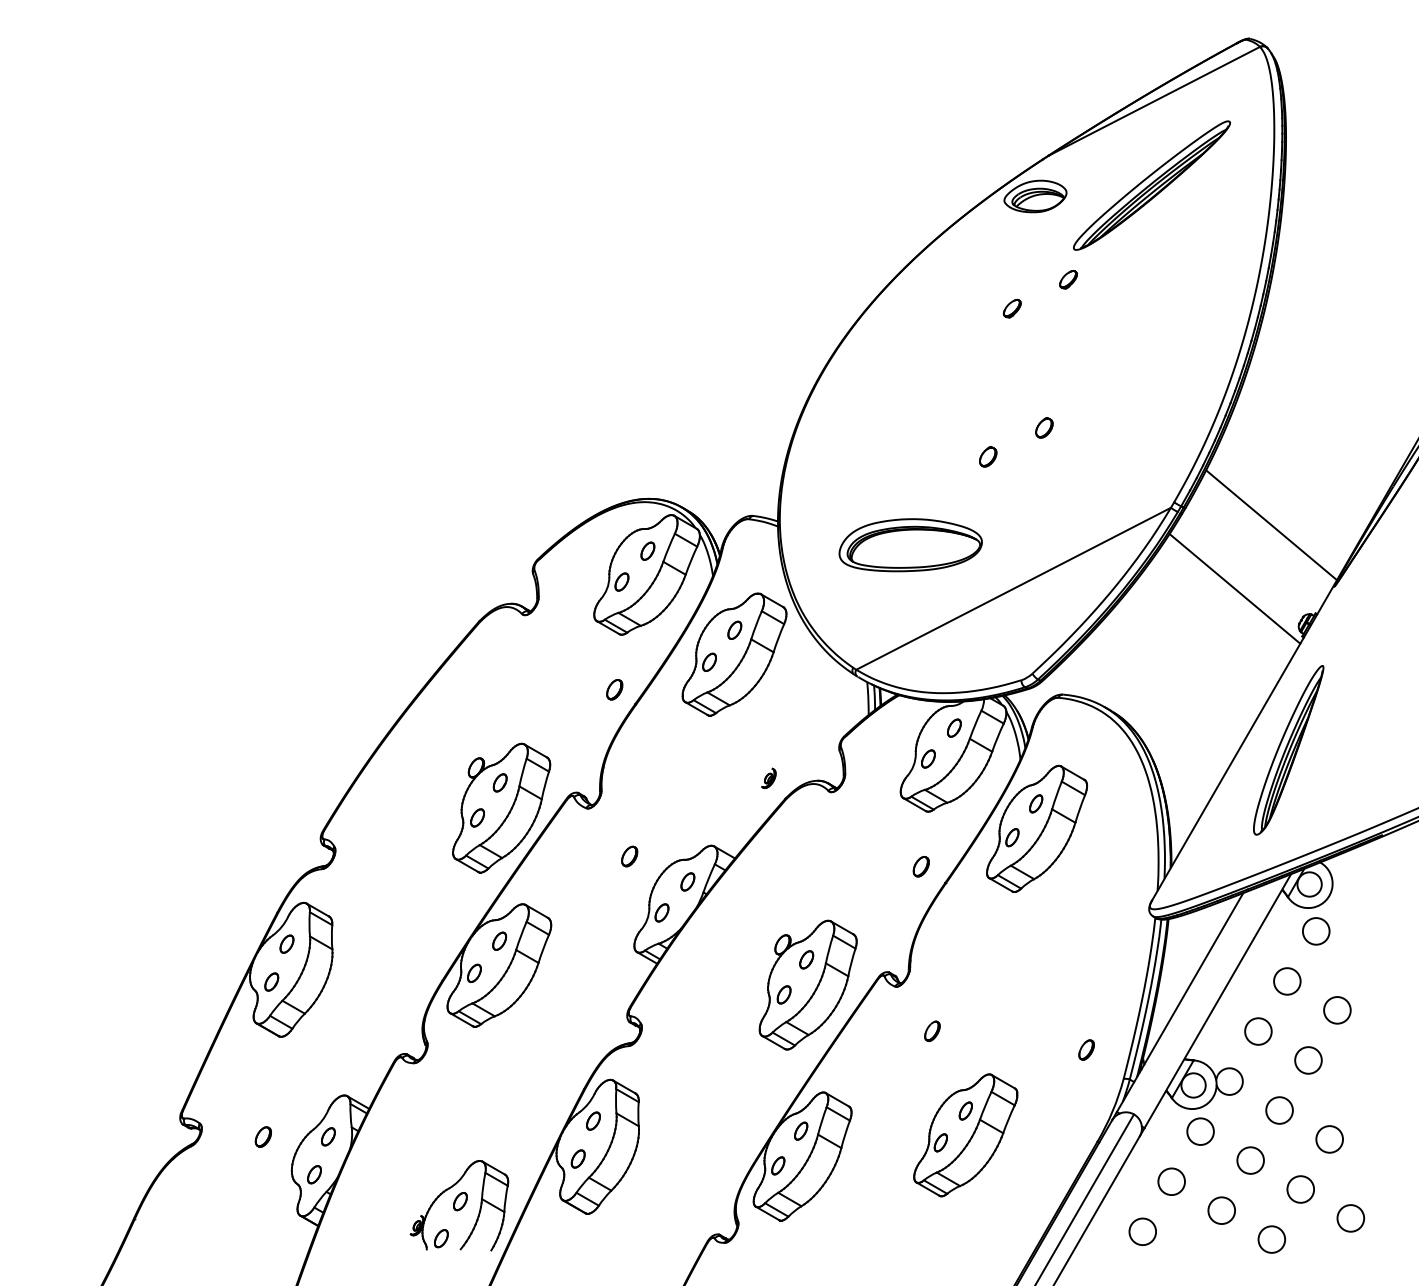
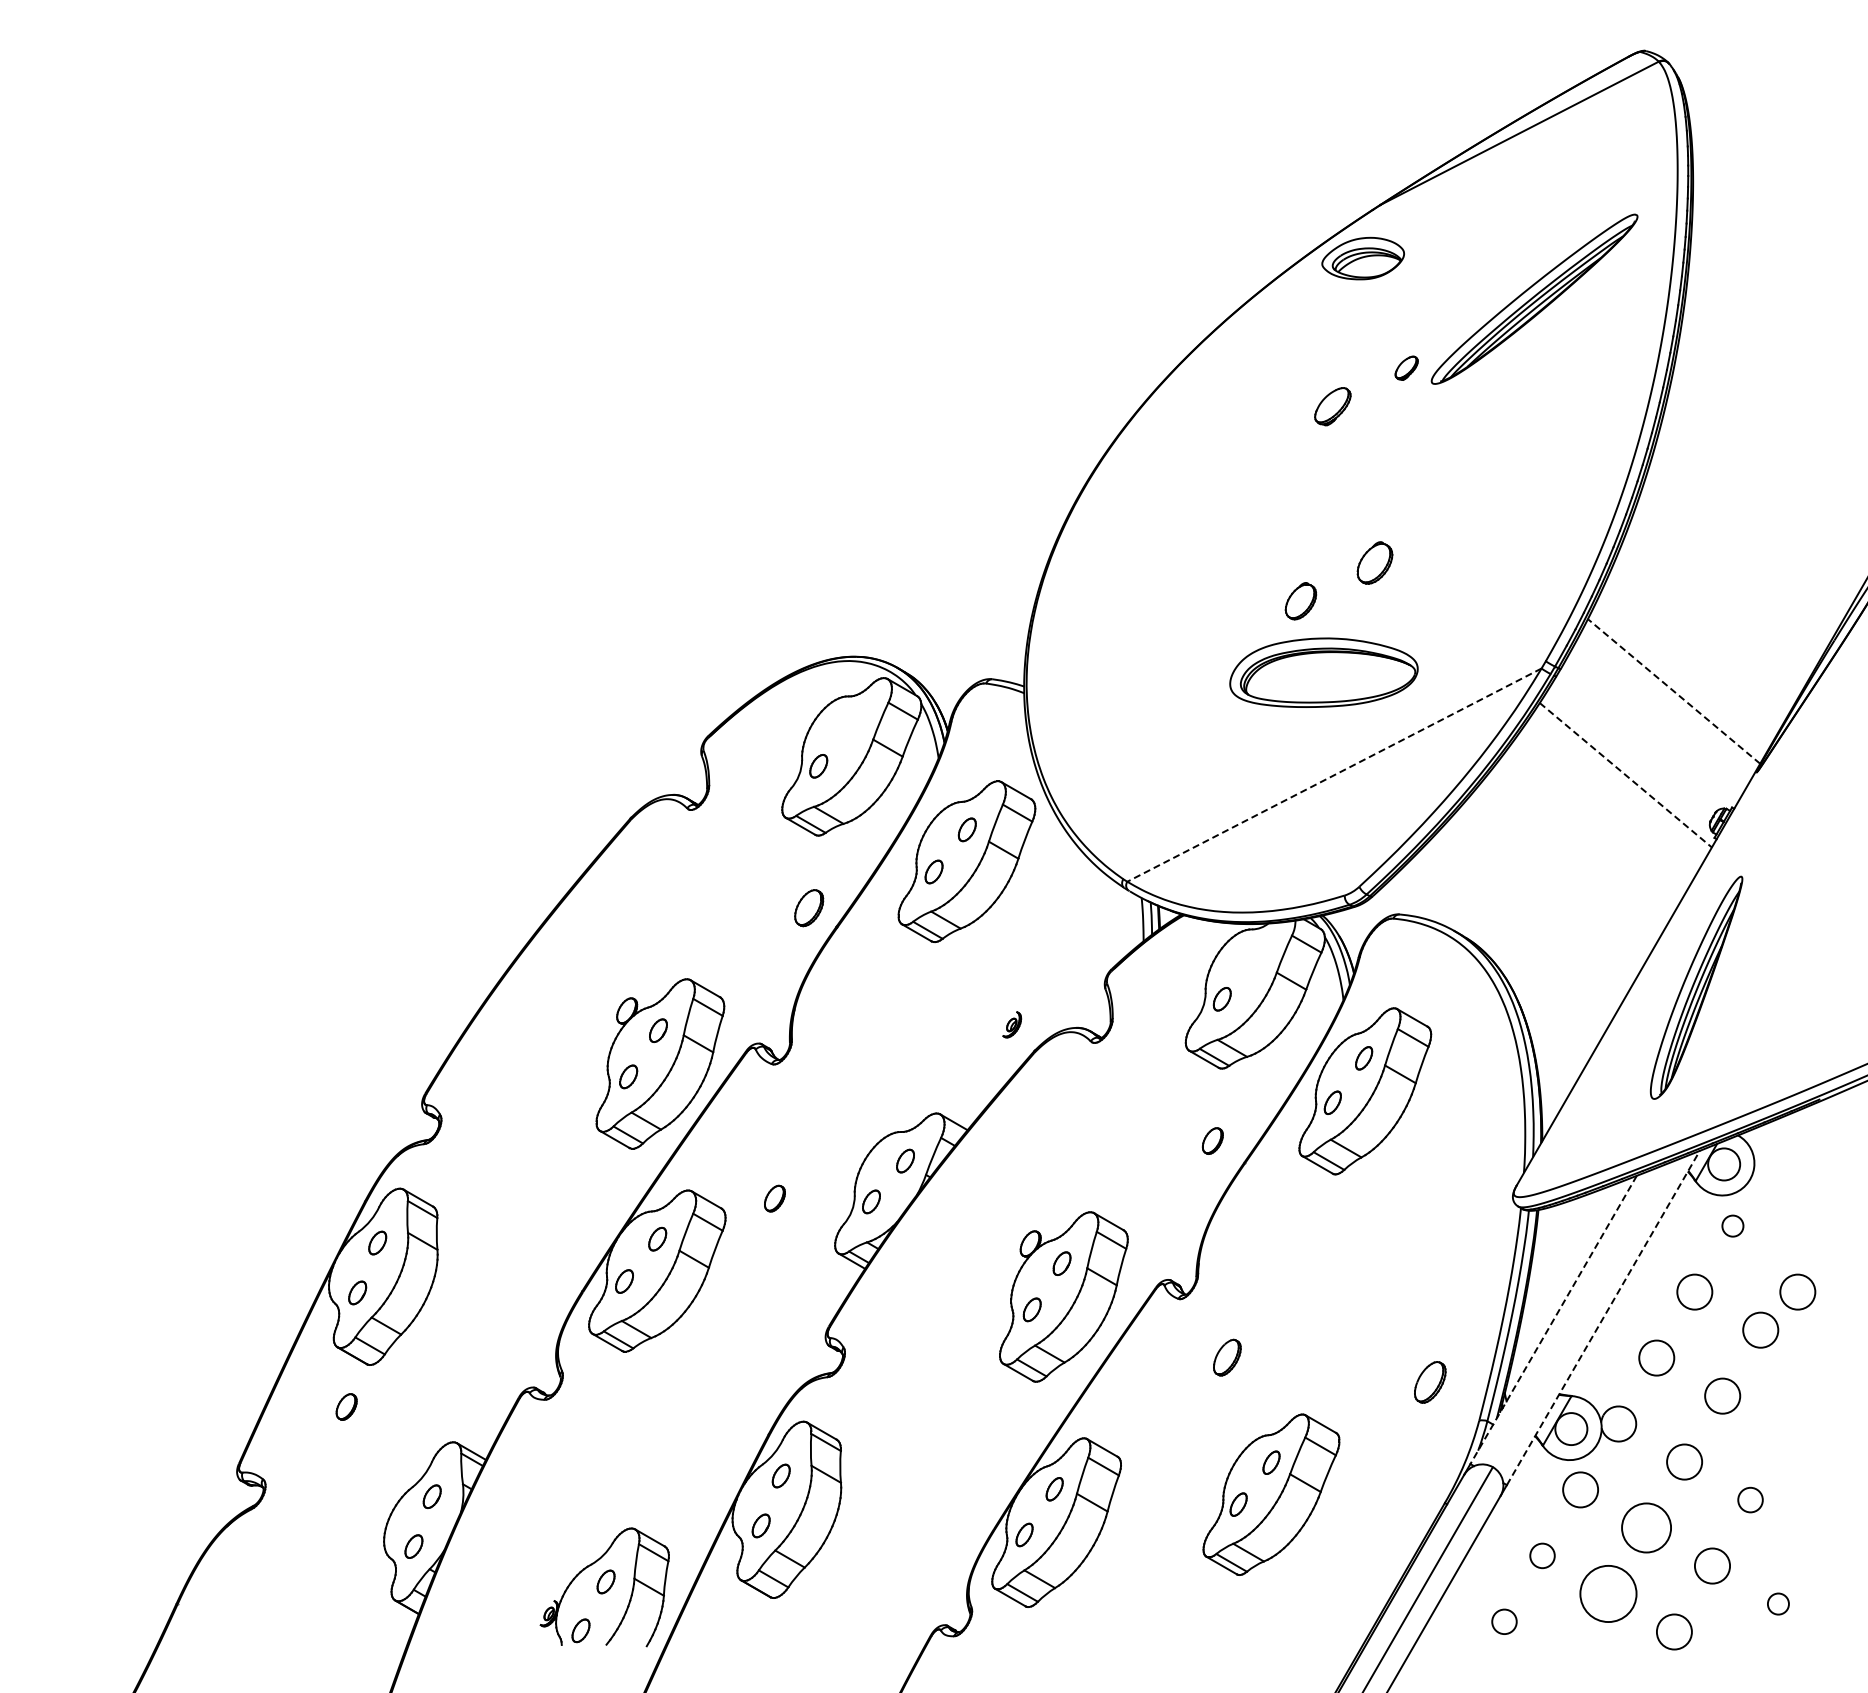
part: (1151, 185) -> (1534, 298), moved
part: (1012, 308) -> (1332, 405), size x1.6
part: (1044, 428) -> (1374, 563), size x1.6
part: (987, 456) -> (1300, 601), size x1.4
line: (1271, 525) -> (1673, 691), solid -> dashed
part: (910, 545) -> (1323, 672), moved
part: (647, 551) -> (852, 725), removed
line: (1013, 589) -> (1334, 775), solid -> dashed
line: (1235, 589) -> (1626, 775), solid -> dashed
part: (614, 689) -> (809, 907), size x1.4
part: (954, 728) -> (1256, 958), removed
part: (629, 856) -> (774, 1198), moved
circle: (1315, 930) -> (1732, 1225), size x0.6
circle: (1365, 980) -> (1797, 1291), added
line: (1217, 1001) -> (1603, 1318), solid -> dashed
line: (1180, 1003) -> (1553, 1320), solid -> dashed
part: (932, 1031) -> (1227, 1357), size x1.4
part: (1086, 1050) -> (1430, 1382), size x1.6
part: (263, 1136) -> (346, 1406), moved
circle: (1329, 1138) -> (1750, 1499), size x0.7
circle: (1250, 1160) -> (1646, 1527), size x1.4
circle: (1171, 1181) -> (1542, 1555), size x0.7
circle: (1221, 1210) -> (1608, 1593), size x1.6
circle: (1350, 1217) -> (1778, 1603), size x0.6
circle: (1142, 1231) -> (1504, 1621), size x0.7

